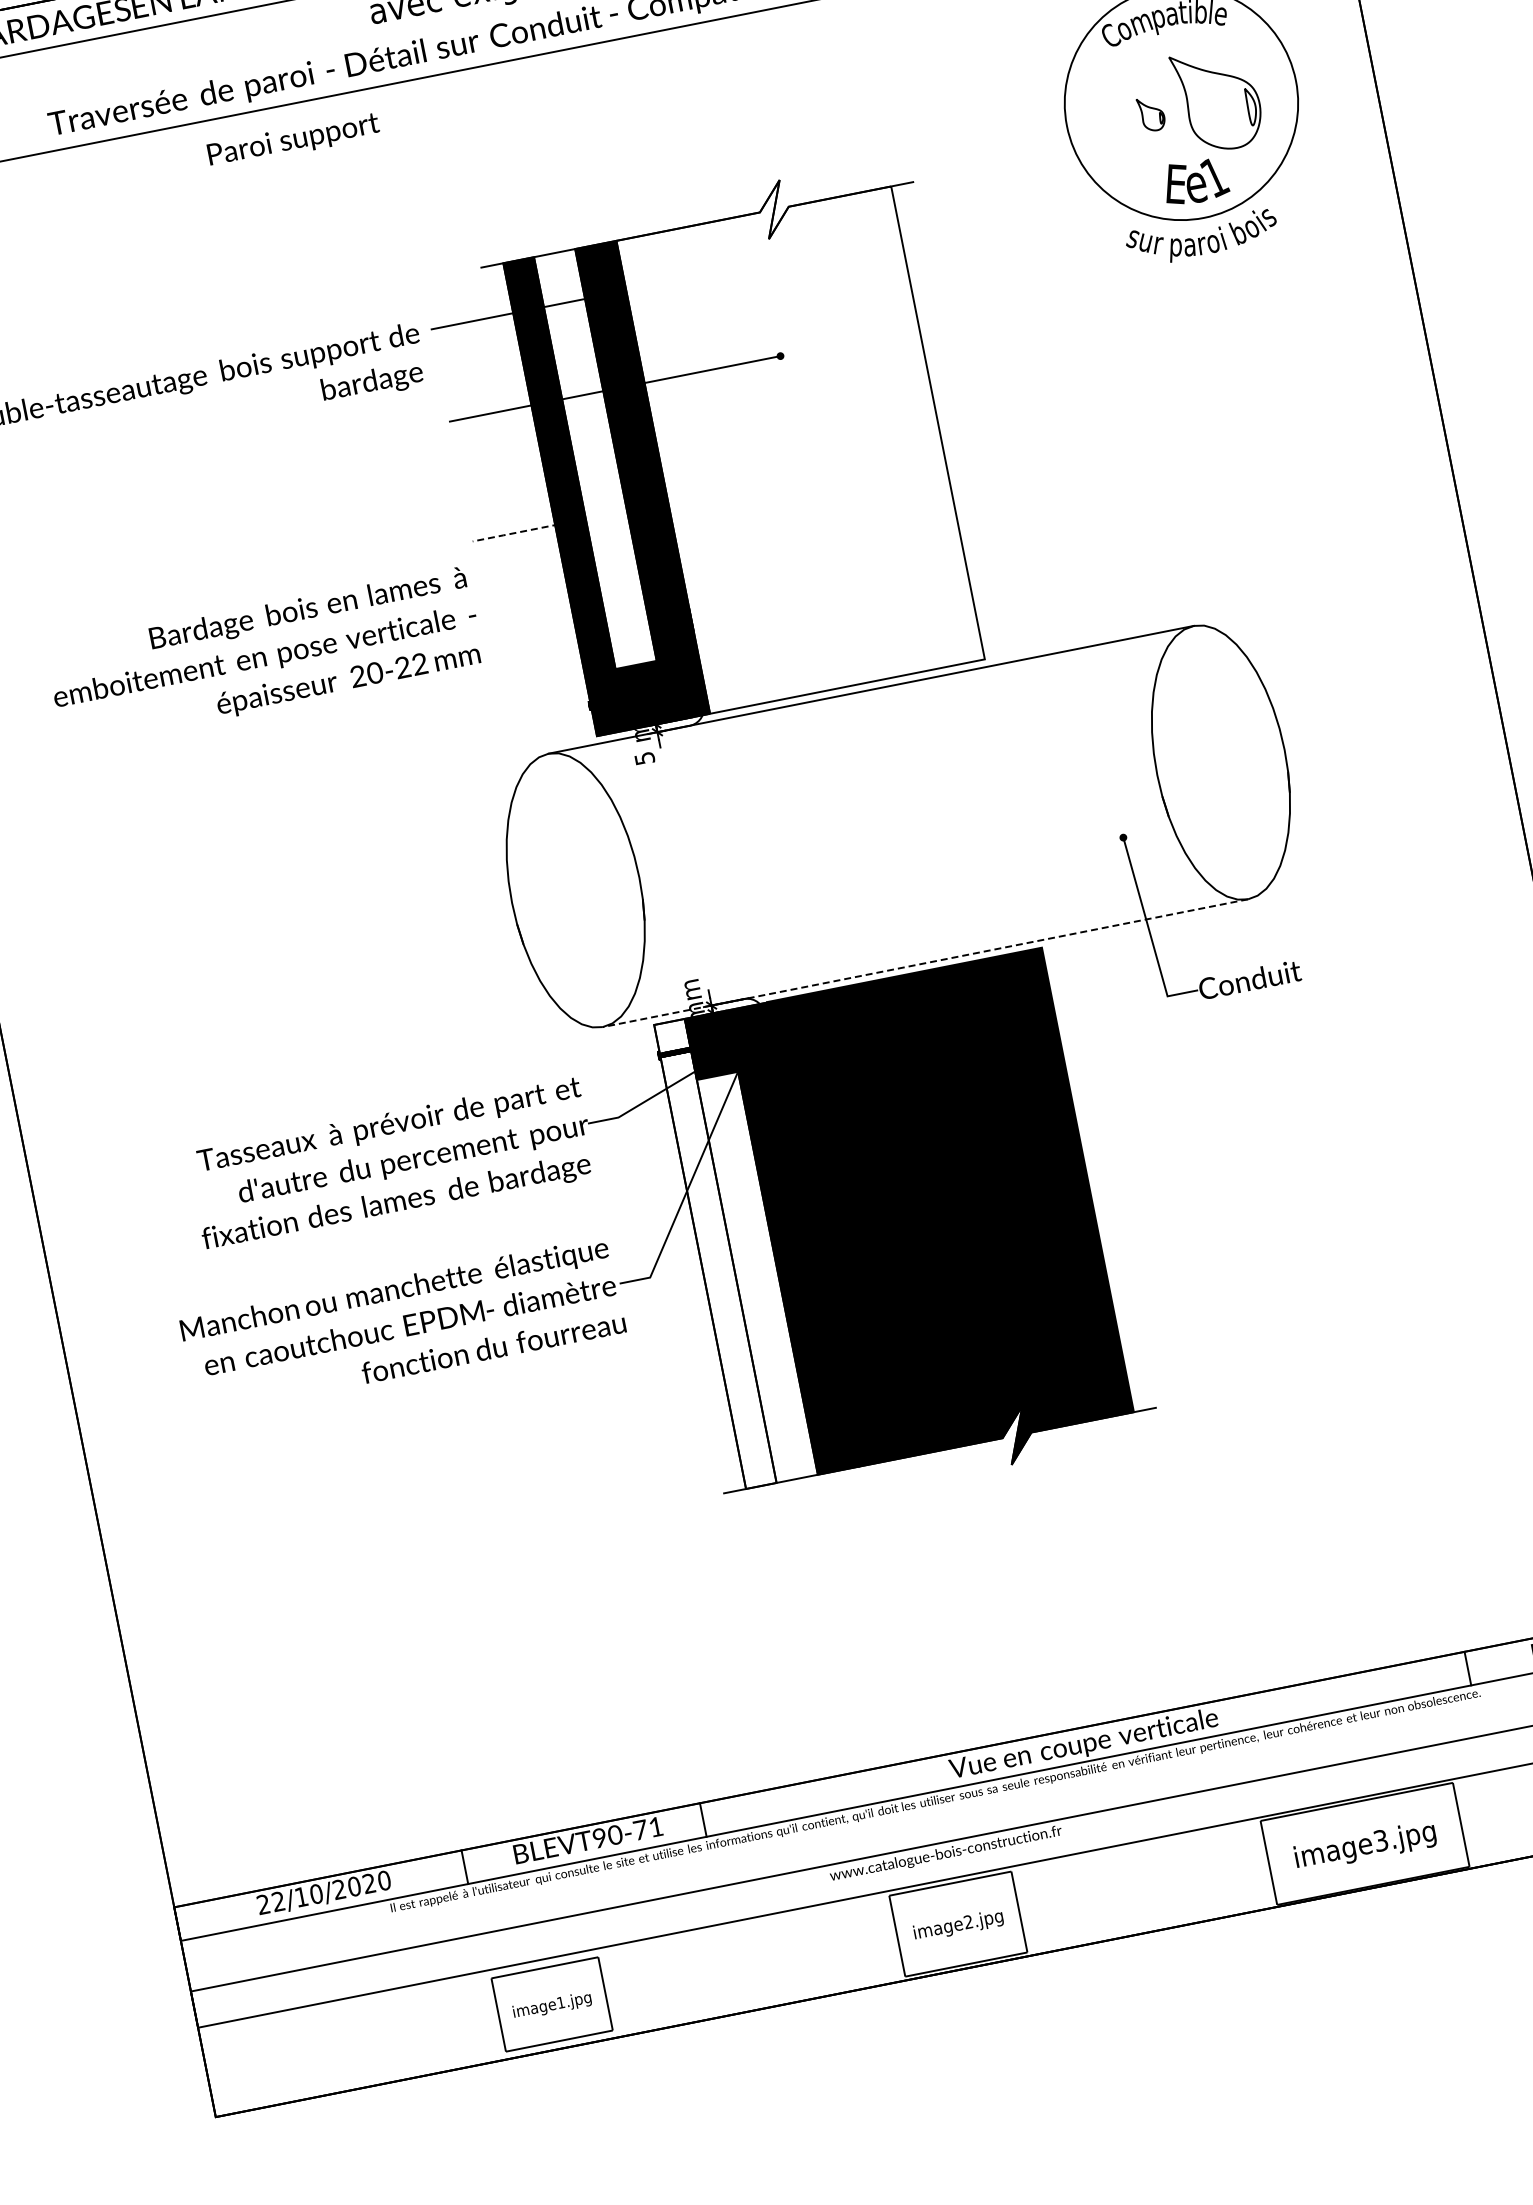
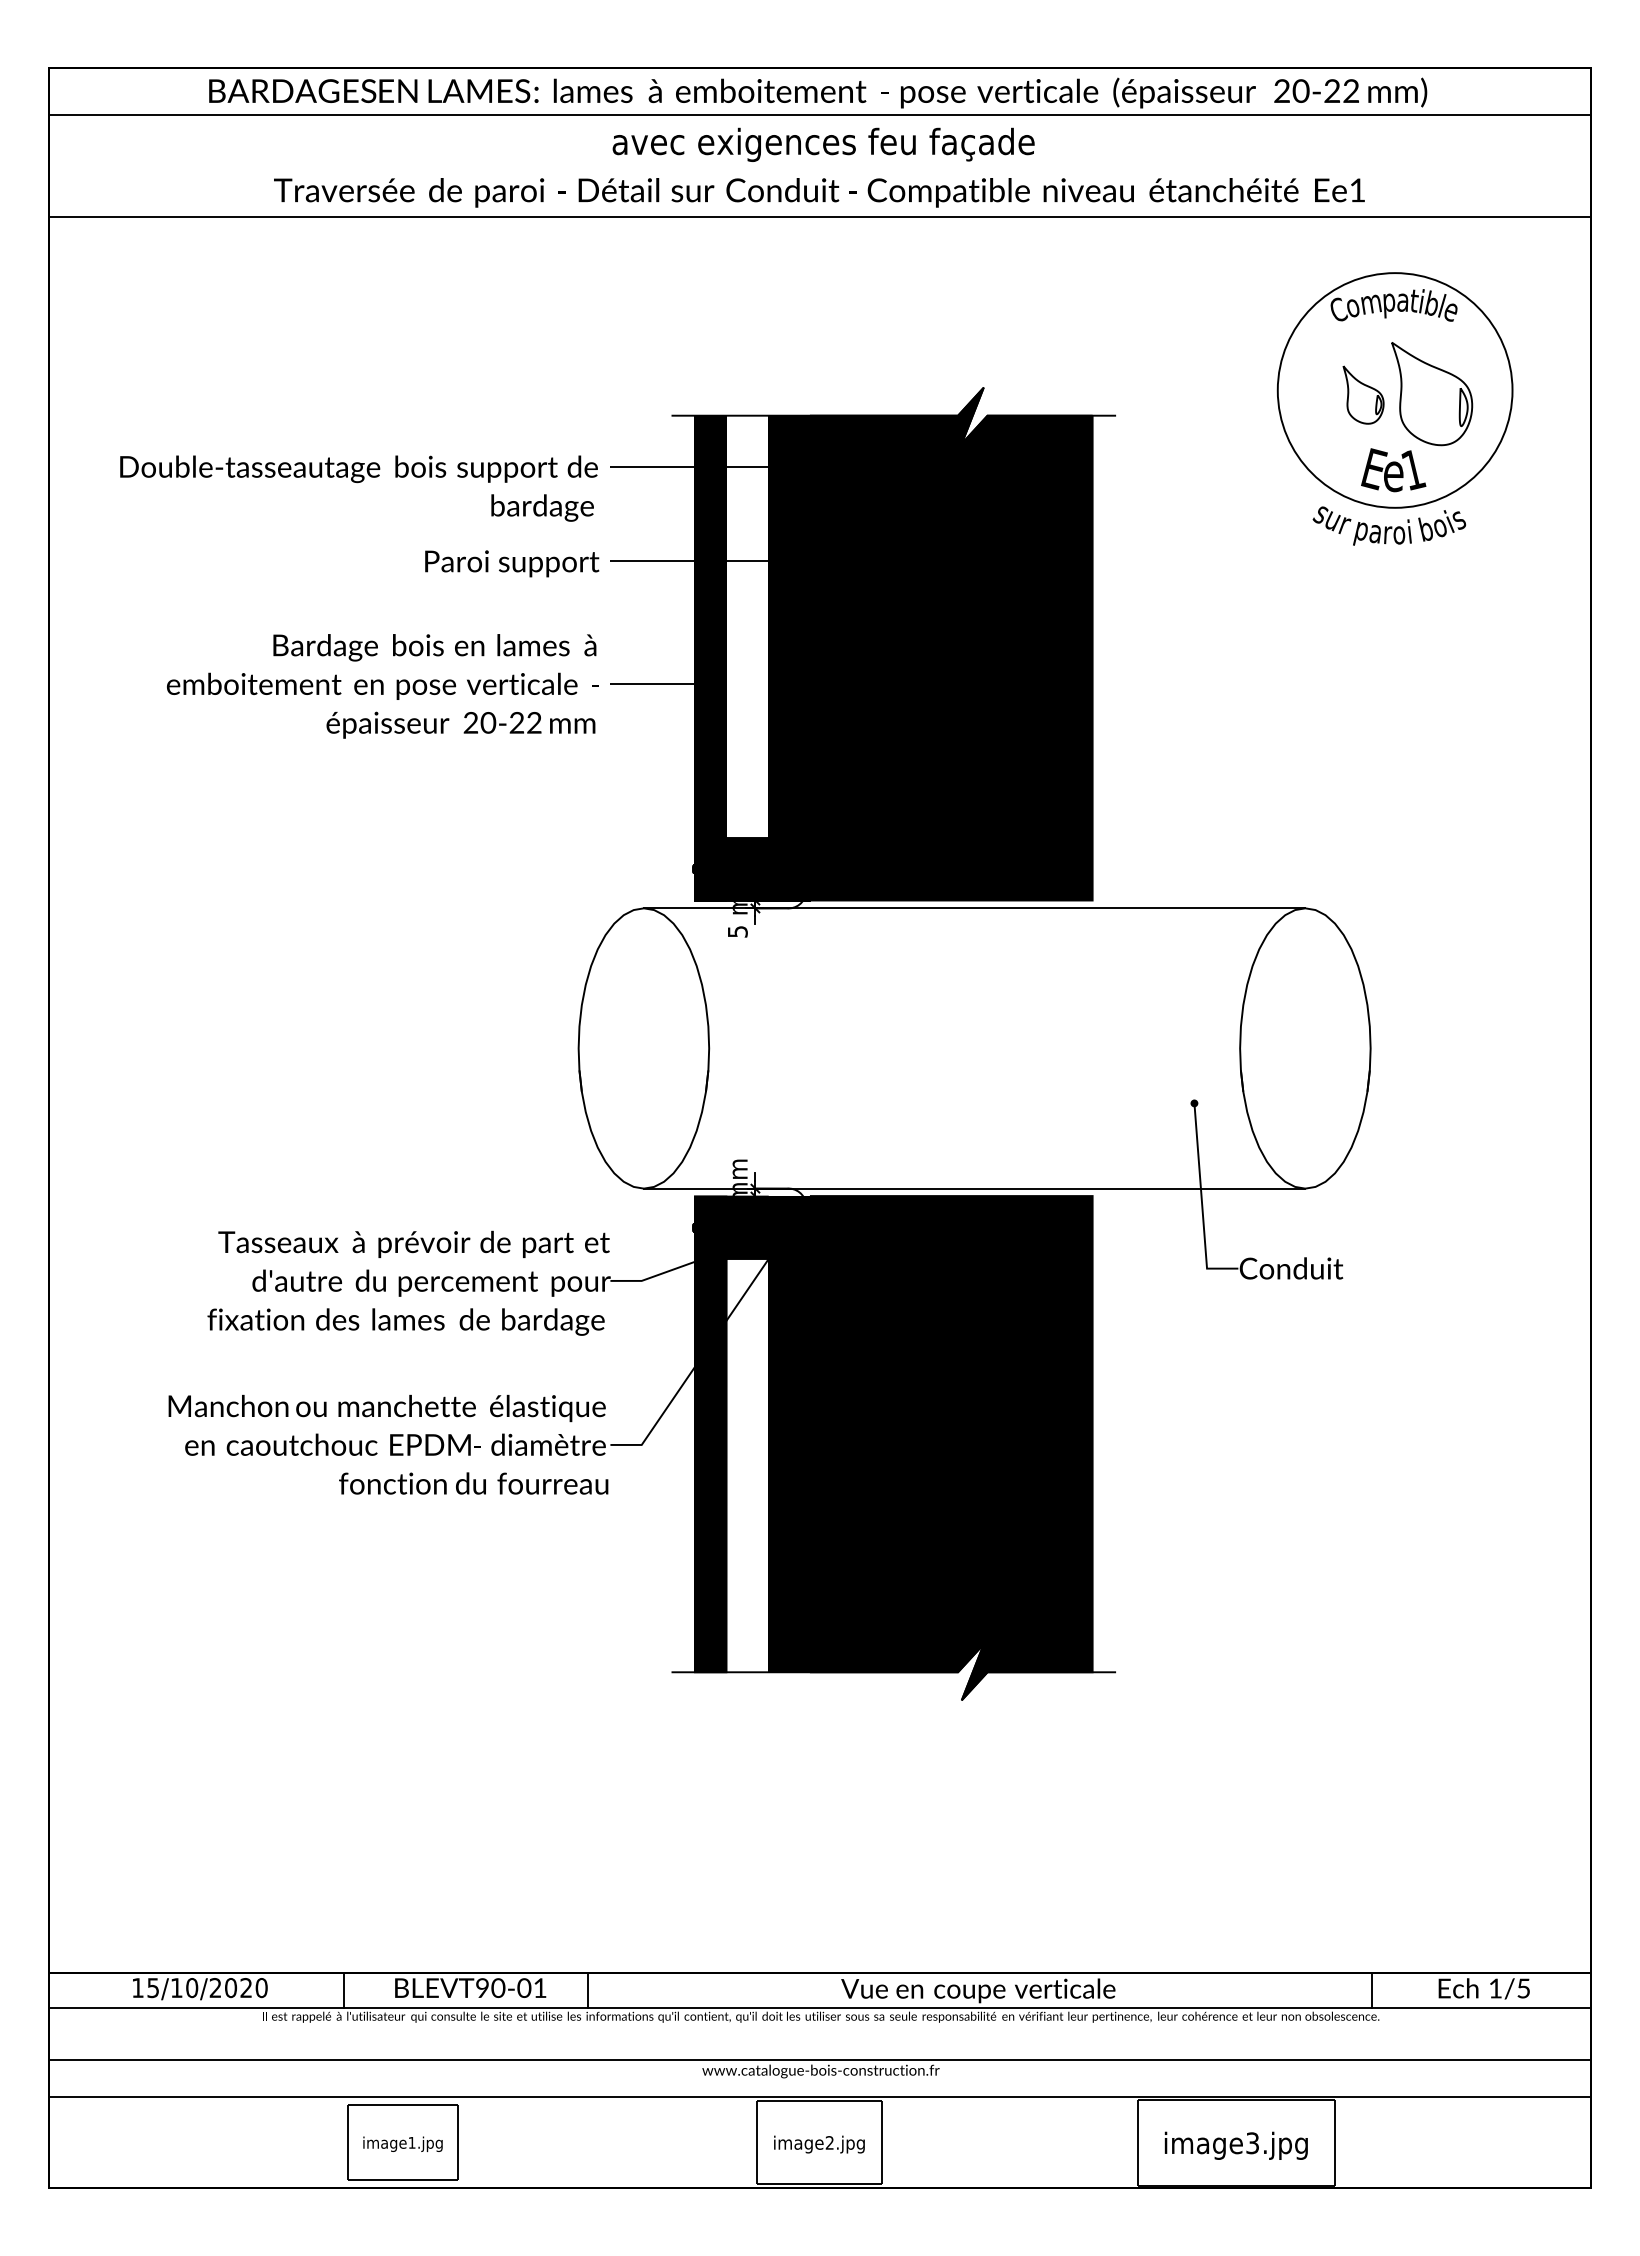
part: (1151, 113) -> (1363, 394), size x1.67
text: (294, 140) -> (512, 563), moved
fill: (797, 435) -> (951, 643), added
line: (520, 532) -> (659, 684), dashed -> solid
text: (264, 658) -> (382, 686), moved
line: (925, 963) -> (974, 1188), dashed -> solid
fill: (715, 1254) -> (710, 1434), added
text: (640, 1829) -> (524, 1987), \c16711848;BLEVT90-71 -> \c16711848;BLEVT90-01
text: (271, 1903) -> (145, 1988), 22/10/2020 -> 15/10/2020

